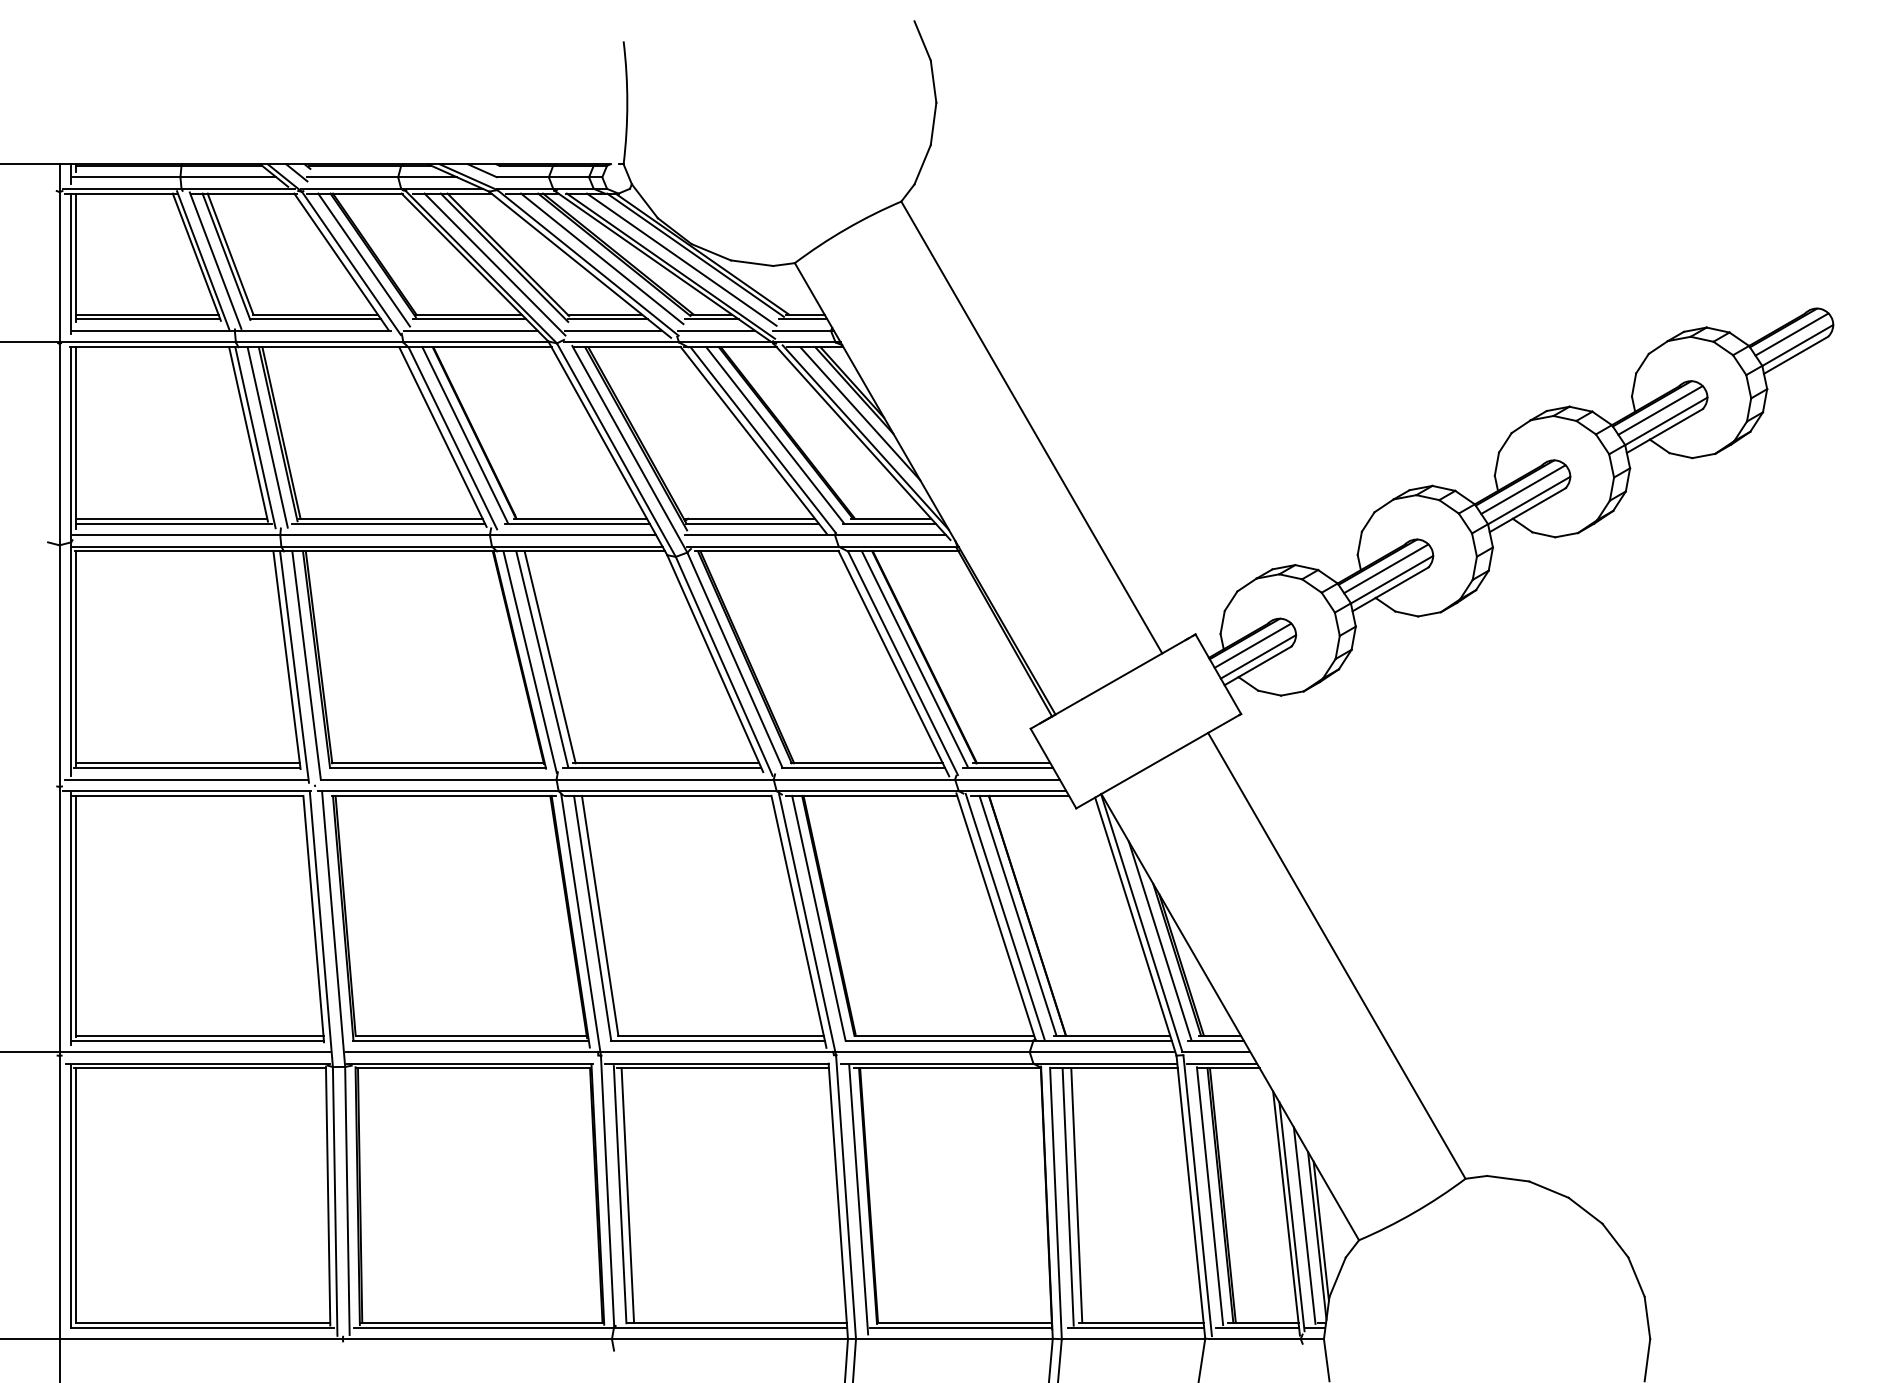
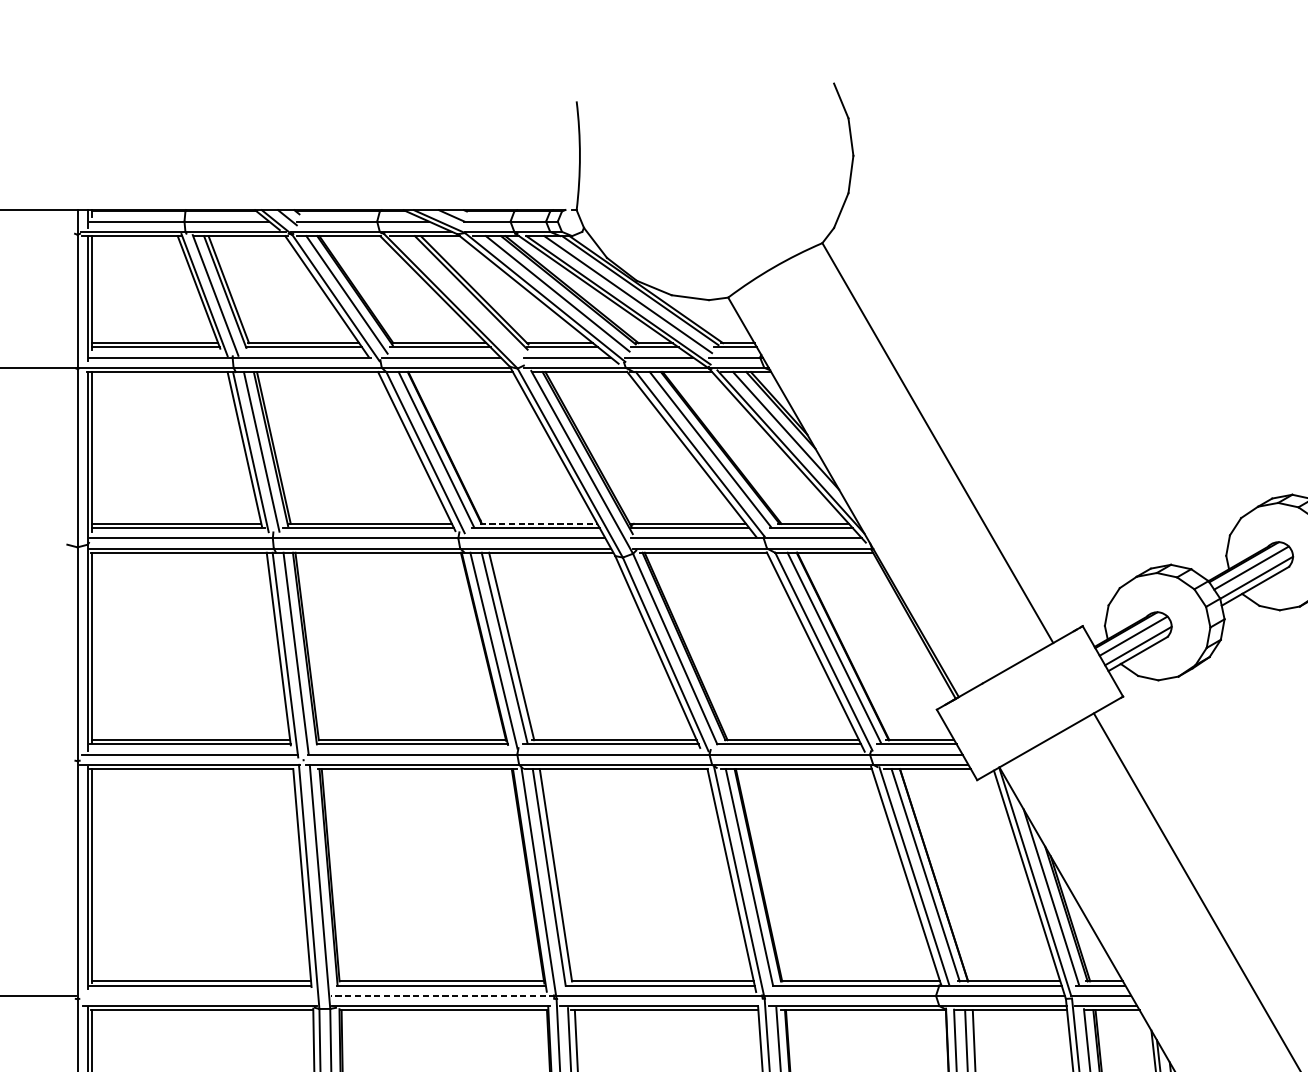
line: (494, 264) -> (462, 298), removed
line: (580, 518) -> (538, 523), solid -> dashed
line: (195, 1052) -> (197, 996), removed
line: (472, 1052) -> (442, 996), solid -> dashed

